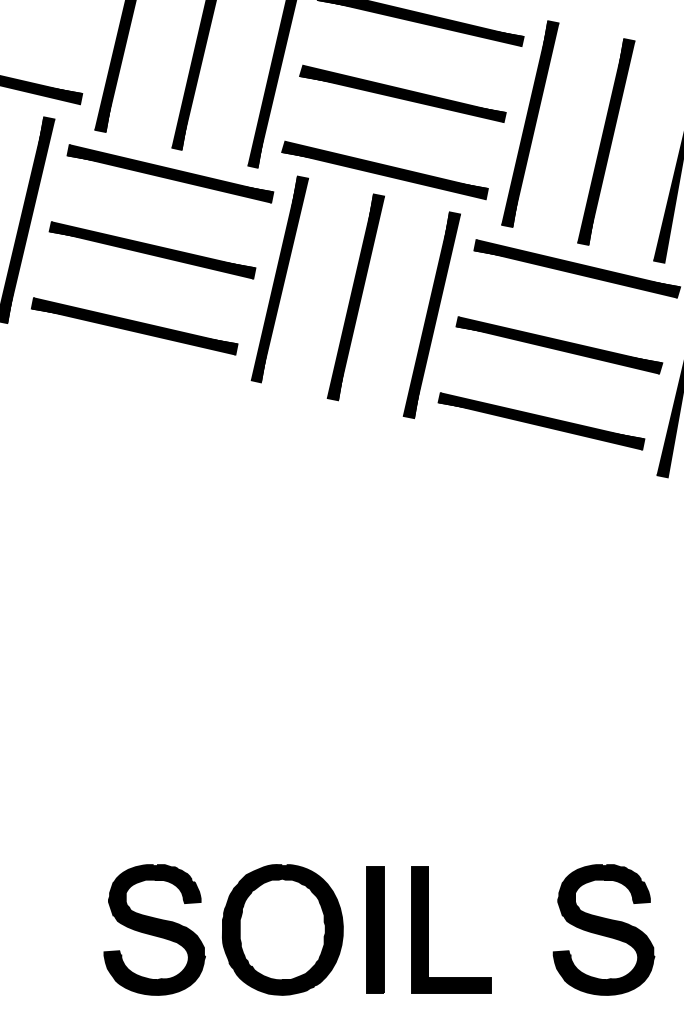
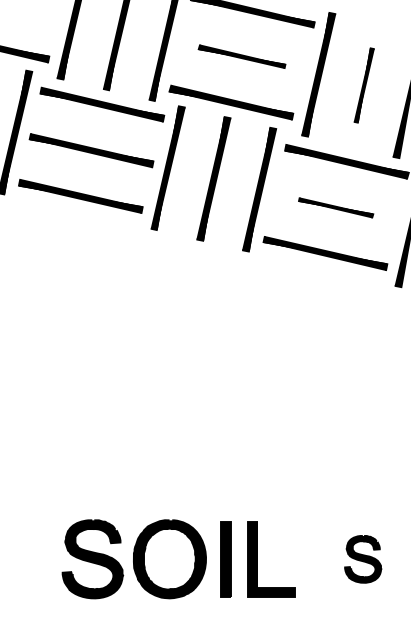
part: (401, 93) -> (241, 56), size x0.7
part: (604, 141) -> (363, 85), size x0.6
part: (558, 344) -> (335, 207), size x0.6
part: (604, 930) -> (363, 559), size x0.6

